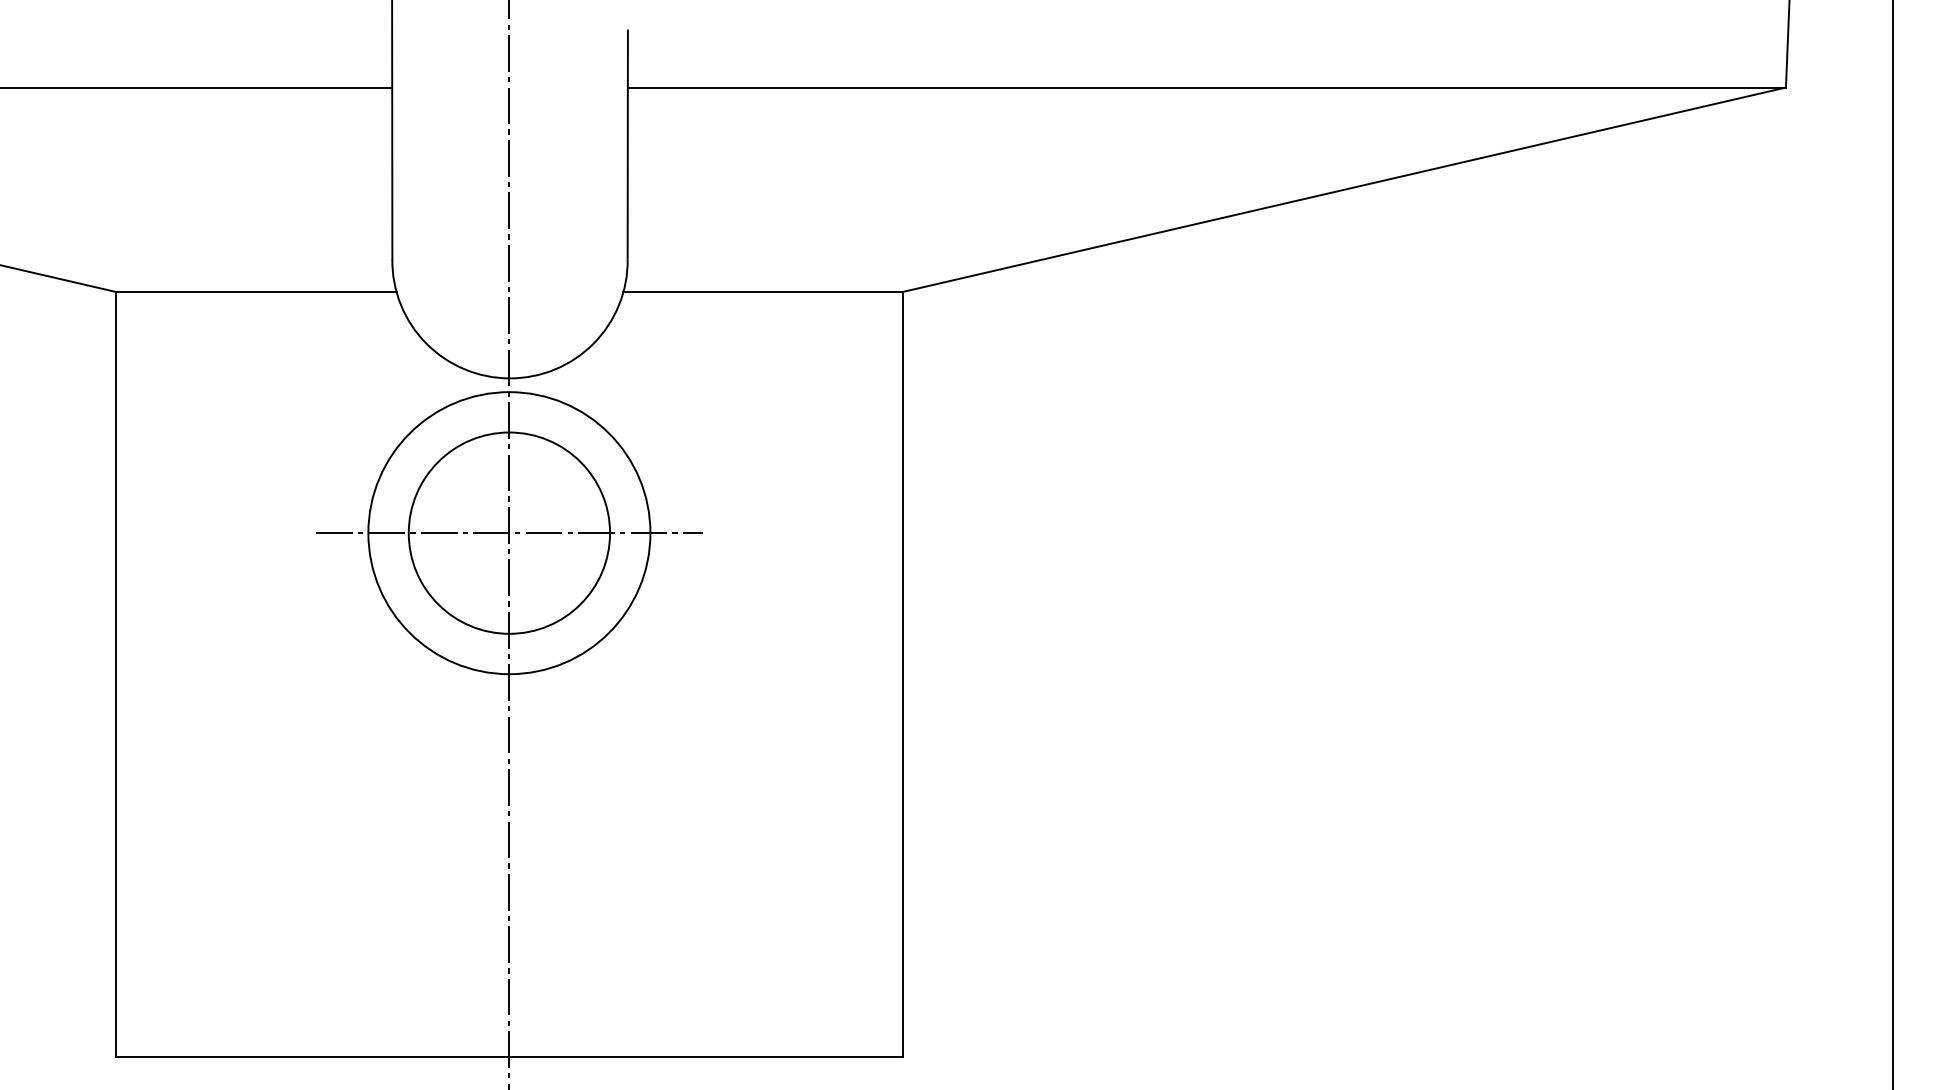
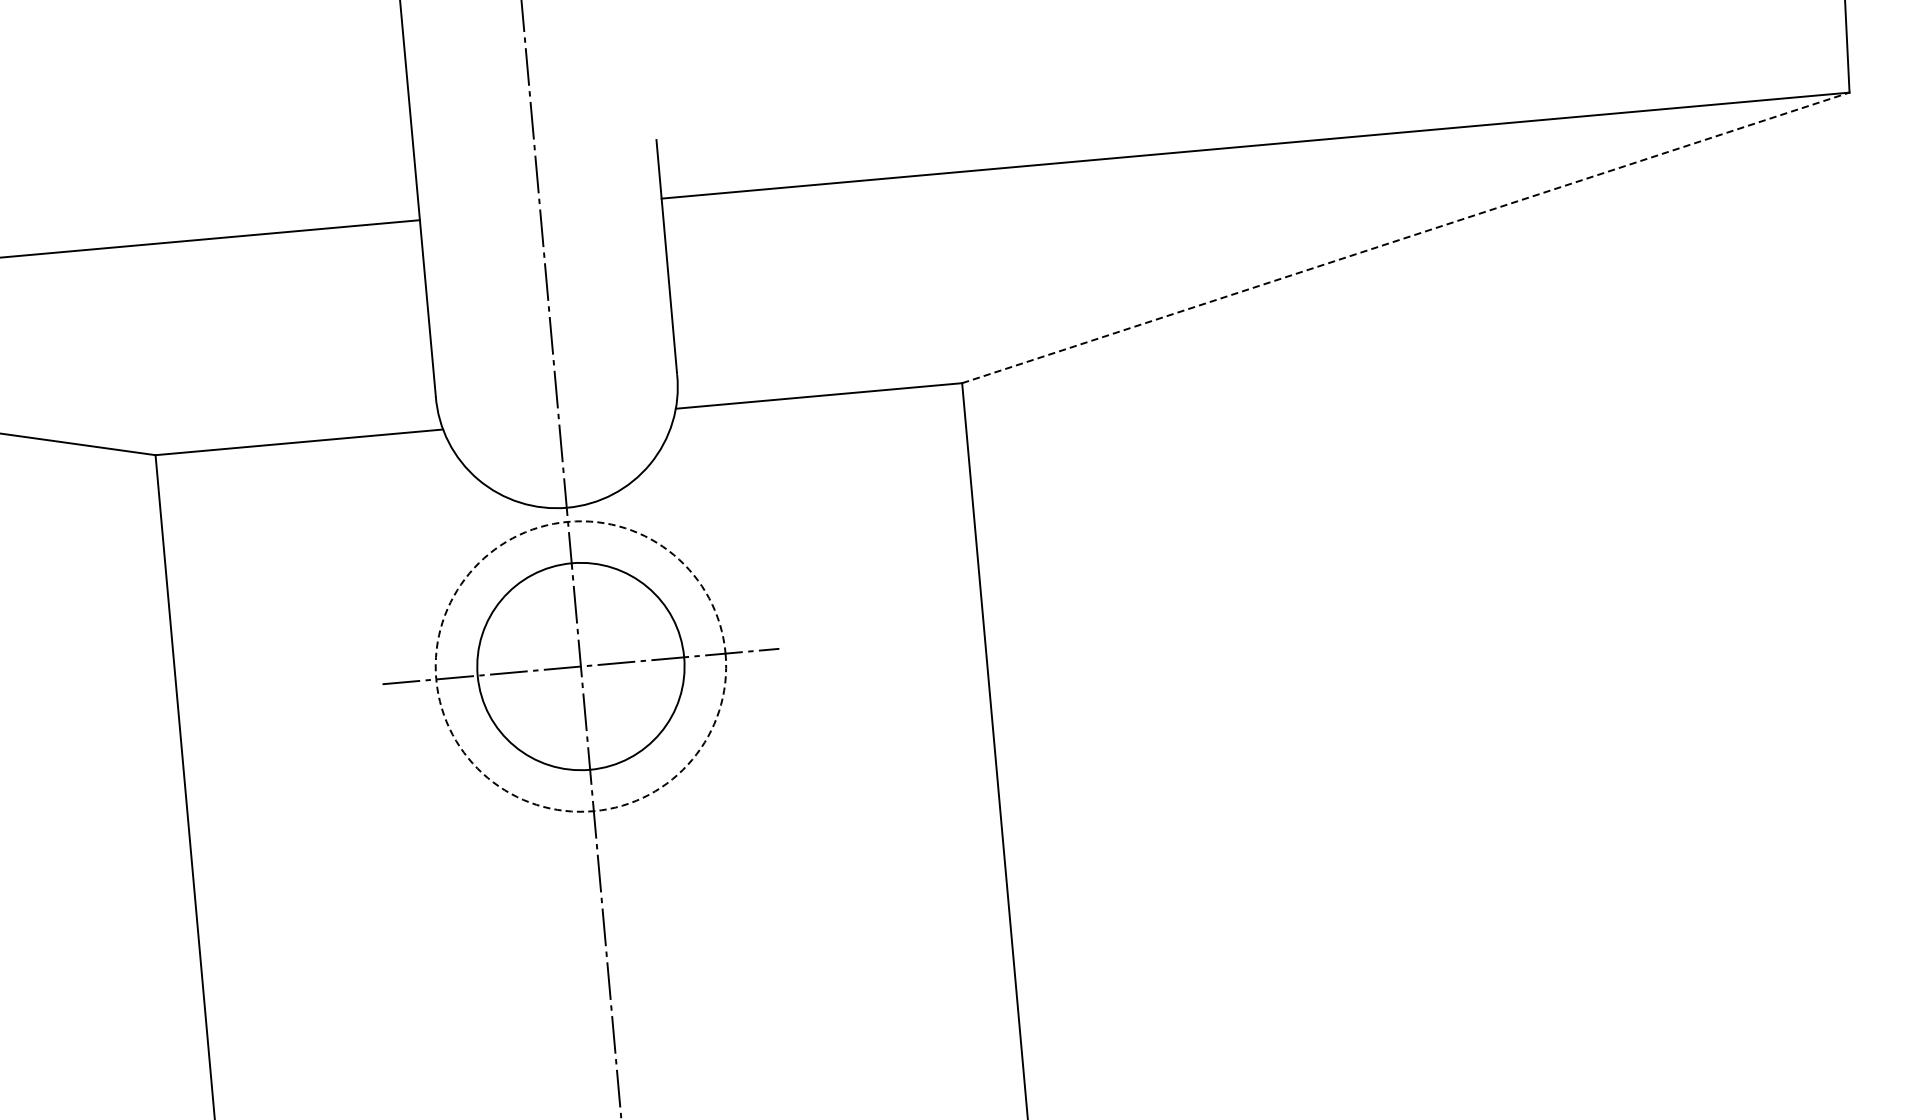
line: (1344, 189) -> (1406, 237), solid -> dashed
circle: (509, 533) -> (581, 666), solid -> dashed

